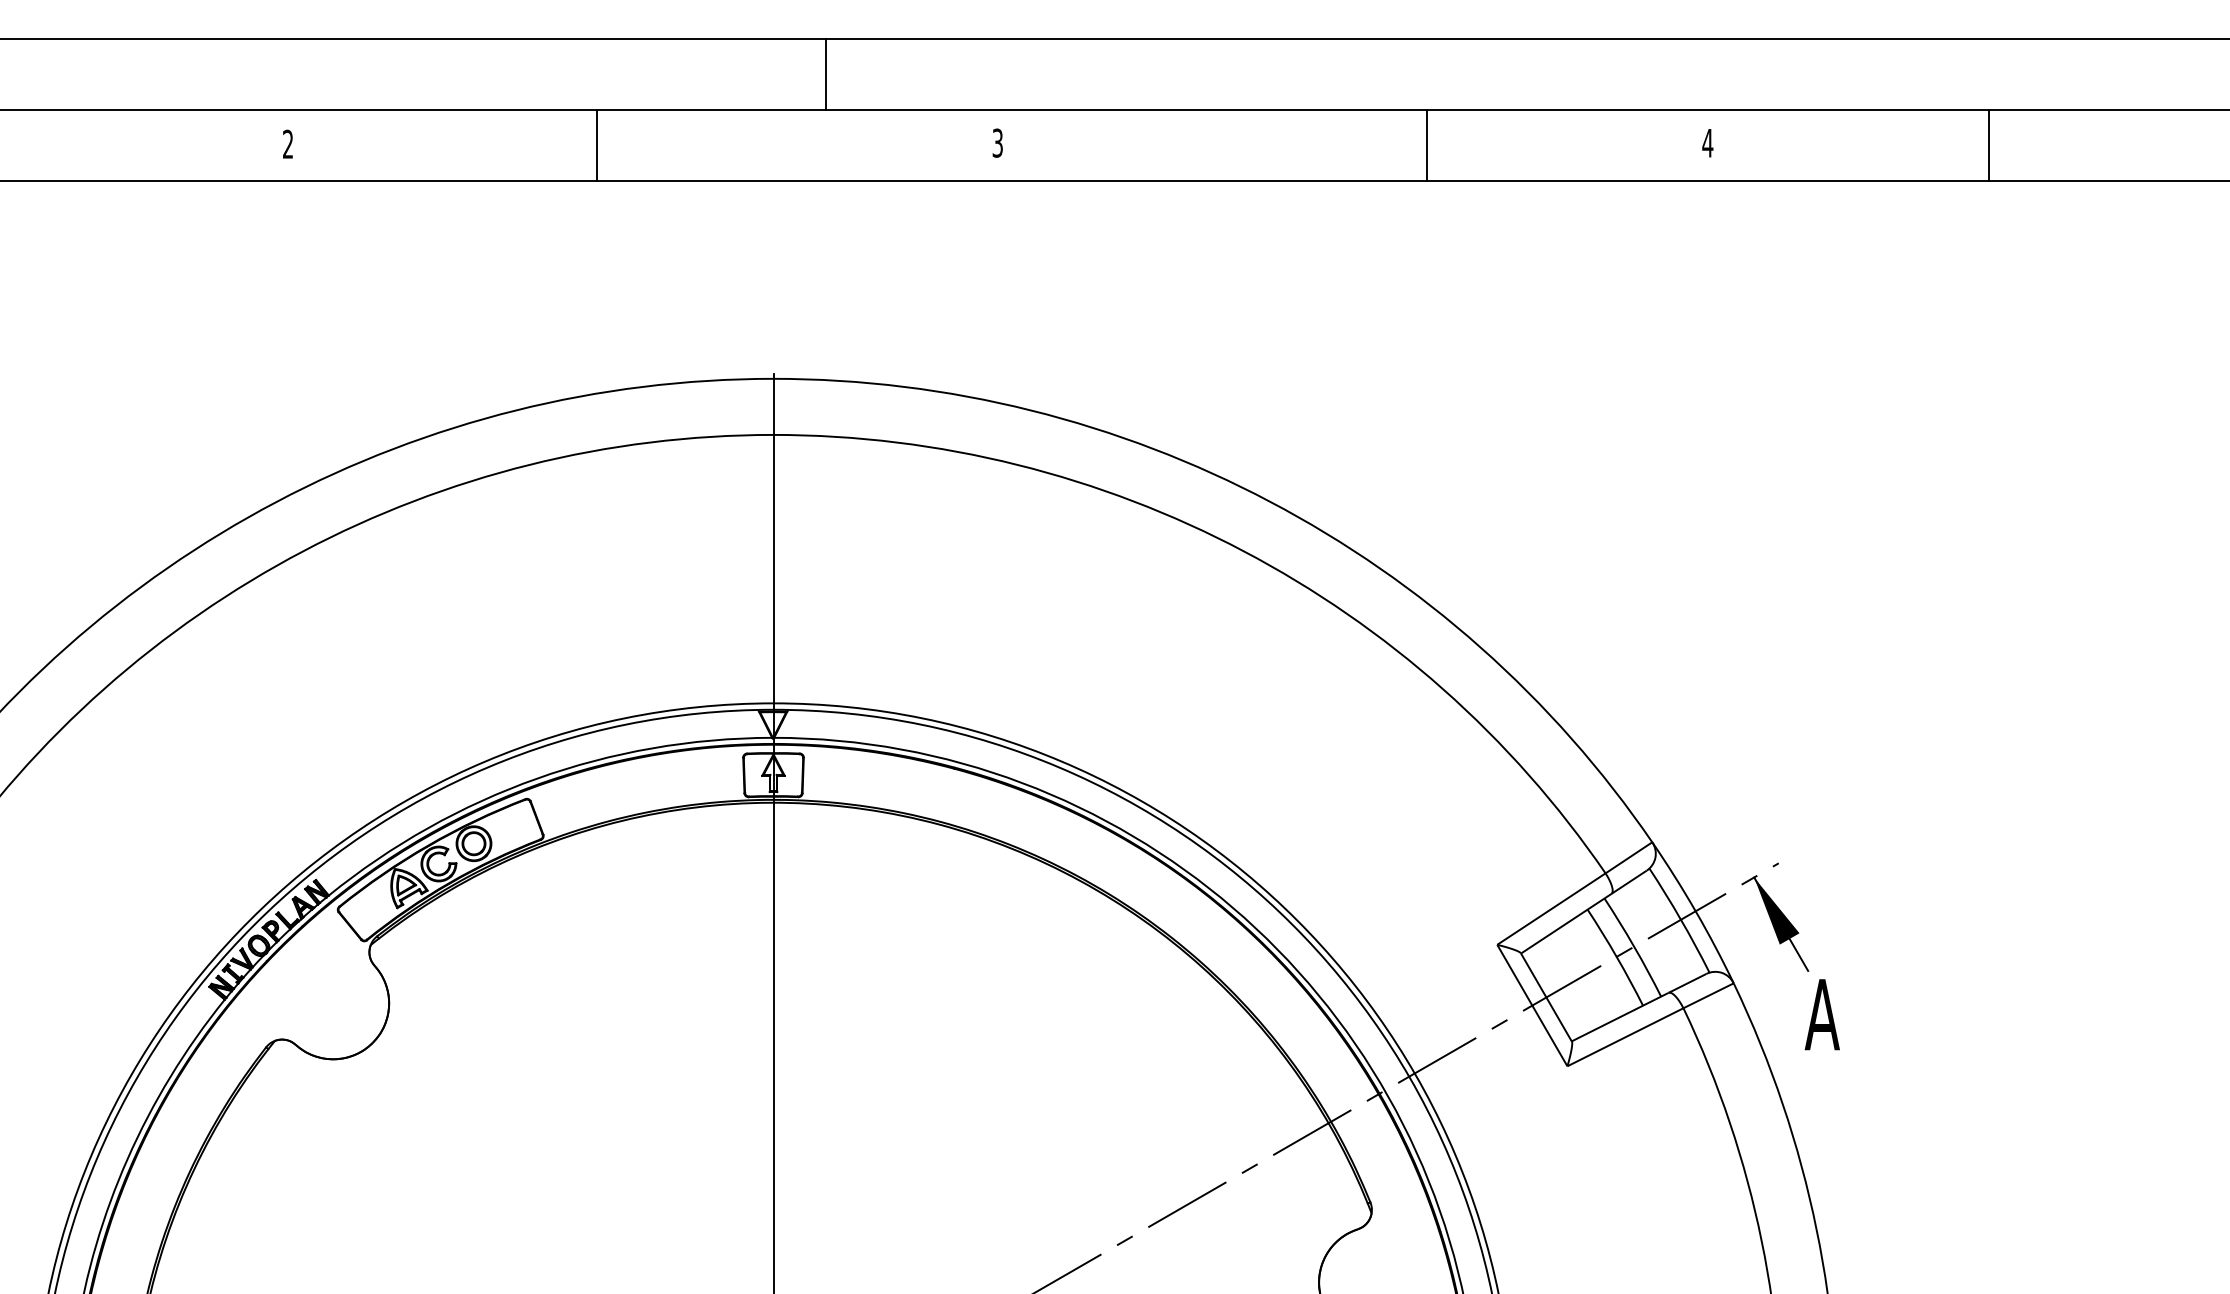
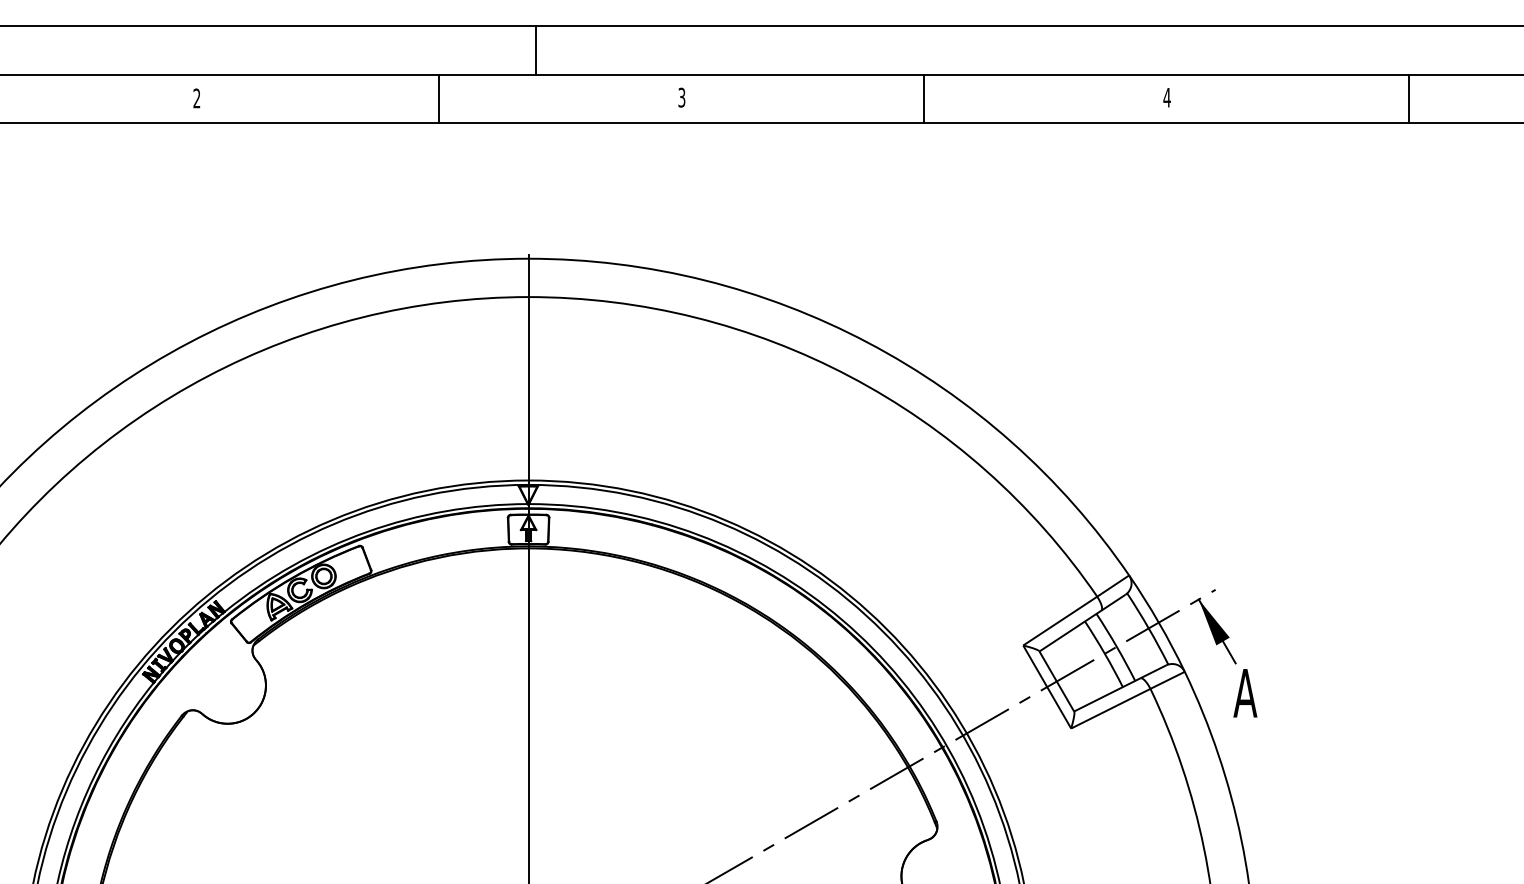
line: (825, 74) -> (536, 50), moved
line: (597, 144) -> (439, 98), moved
line: (1427, 144) -> (924, 98), moved
line: (1989, 144) -> (1409, 98), moved

